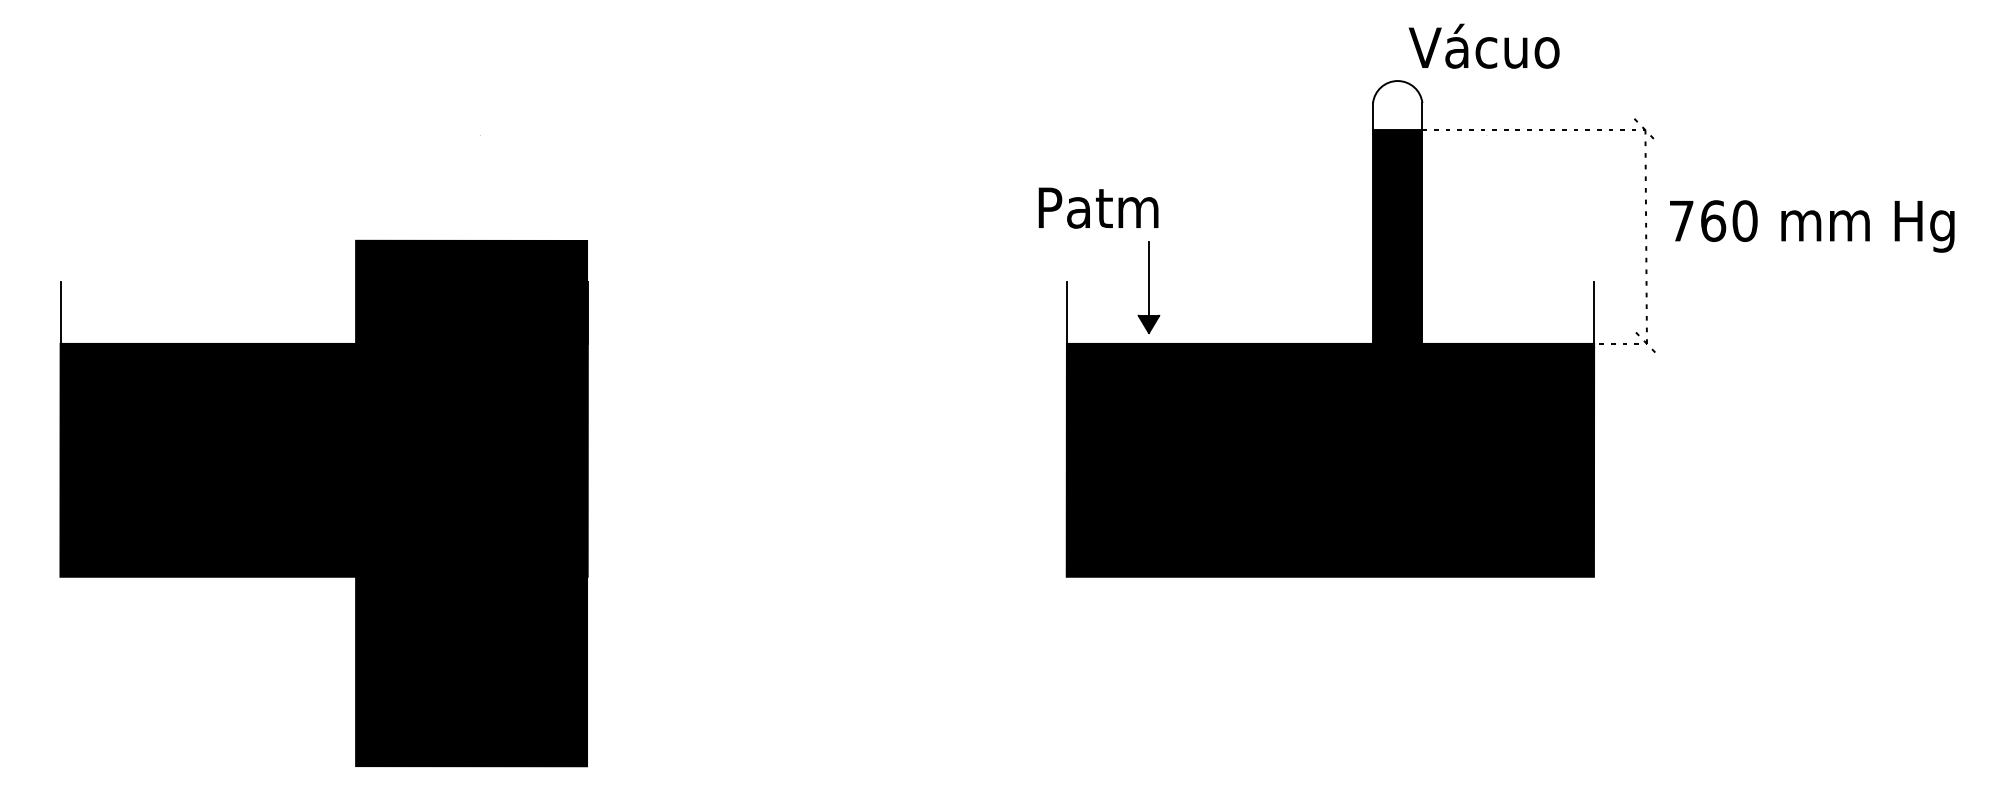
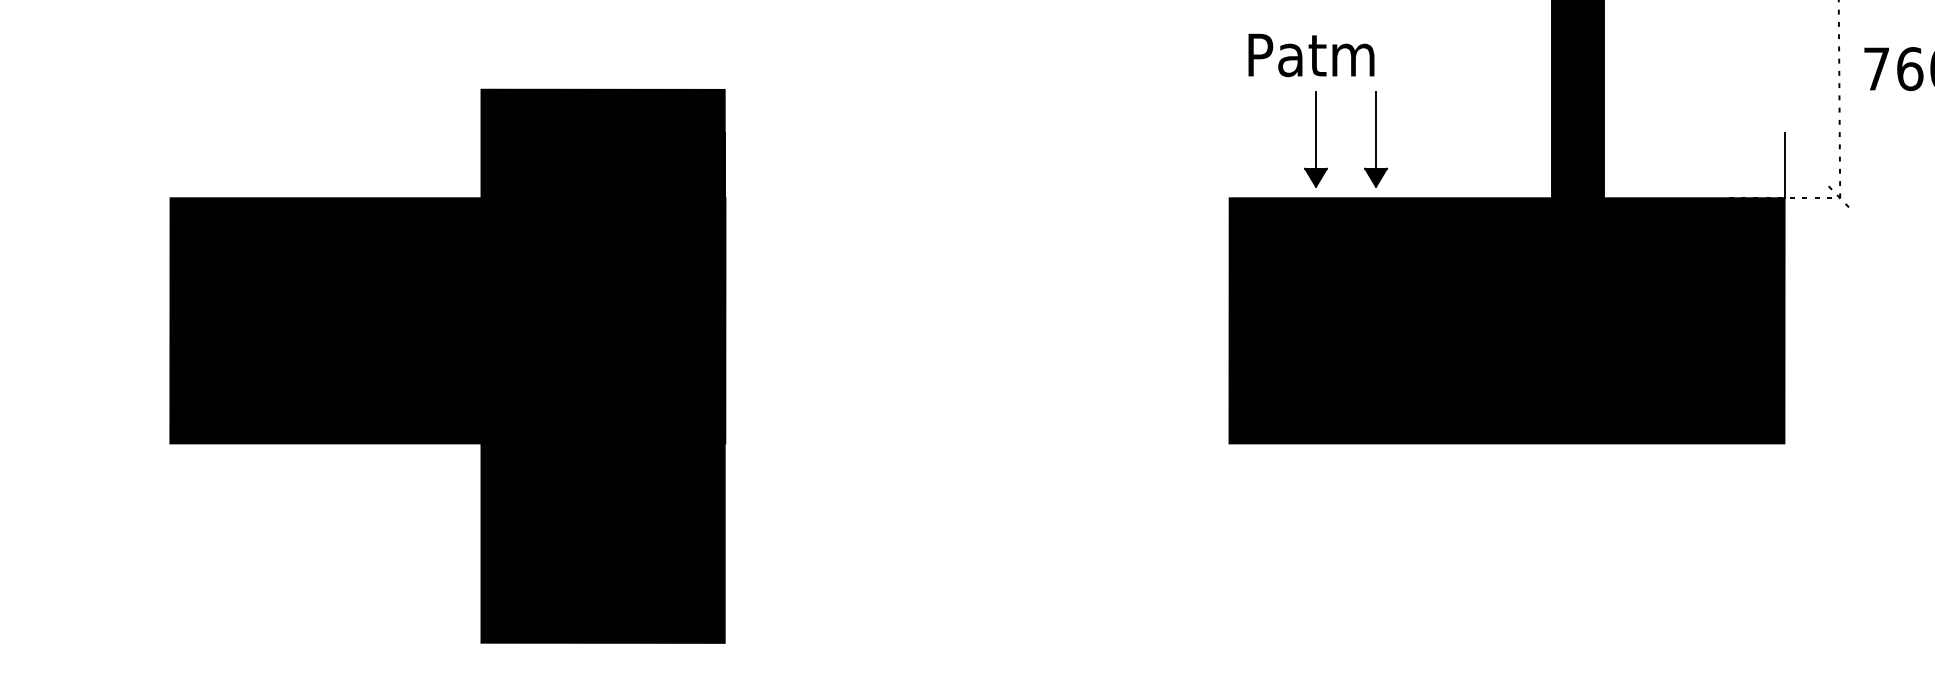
text: (1098, 207) -> (1311, 54), moved
part: (1205, 287) -> (1375, 138), added
line: (60, 312) -> (170, 165), removed
line: (1066, 312) -> (1229, 165), removed

